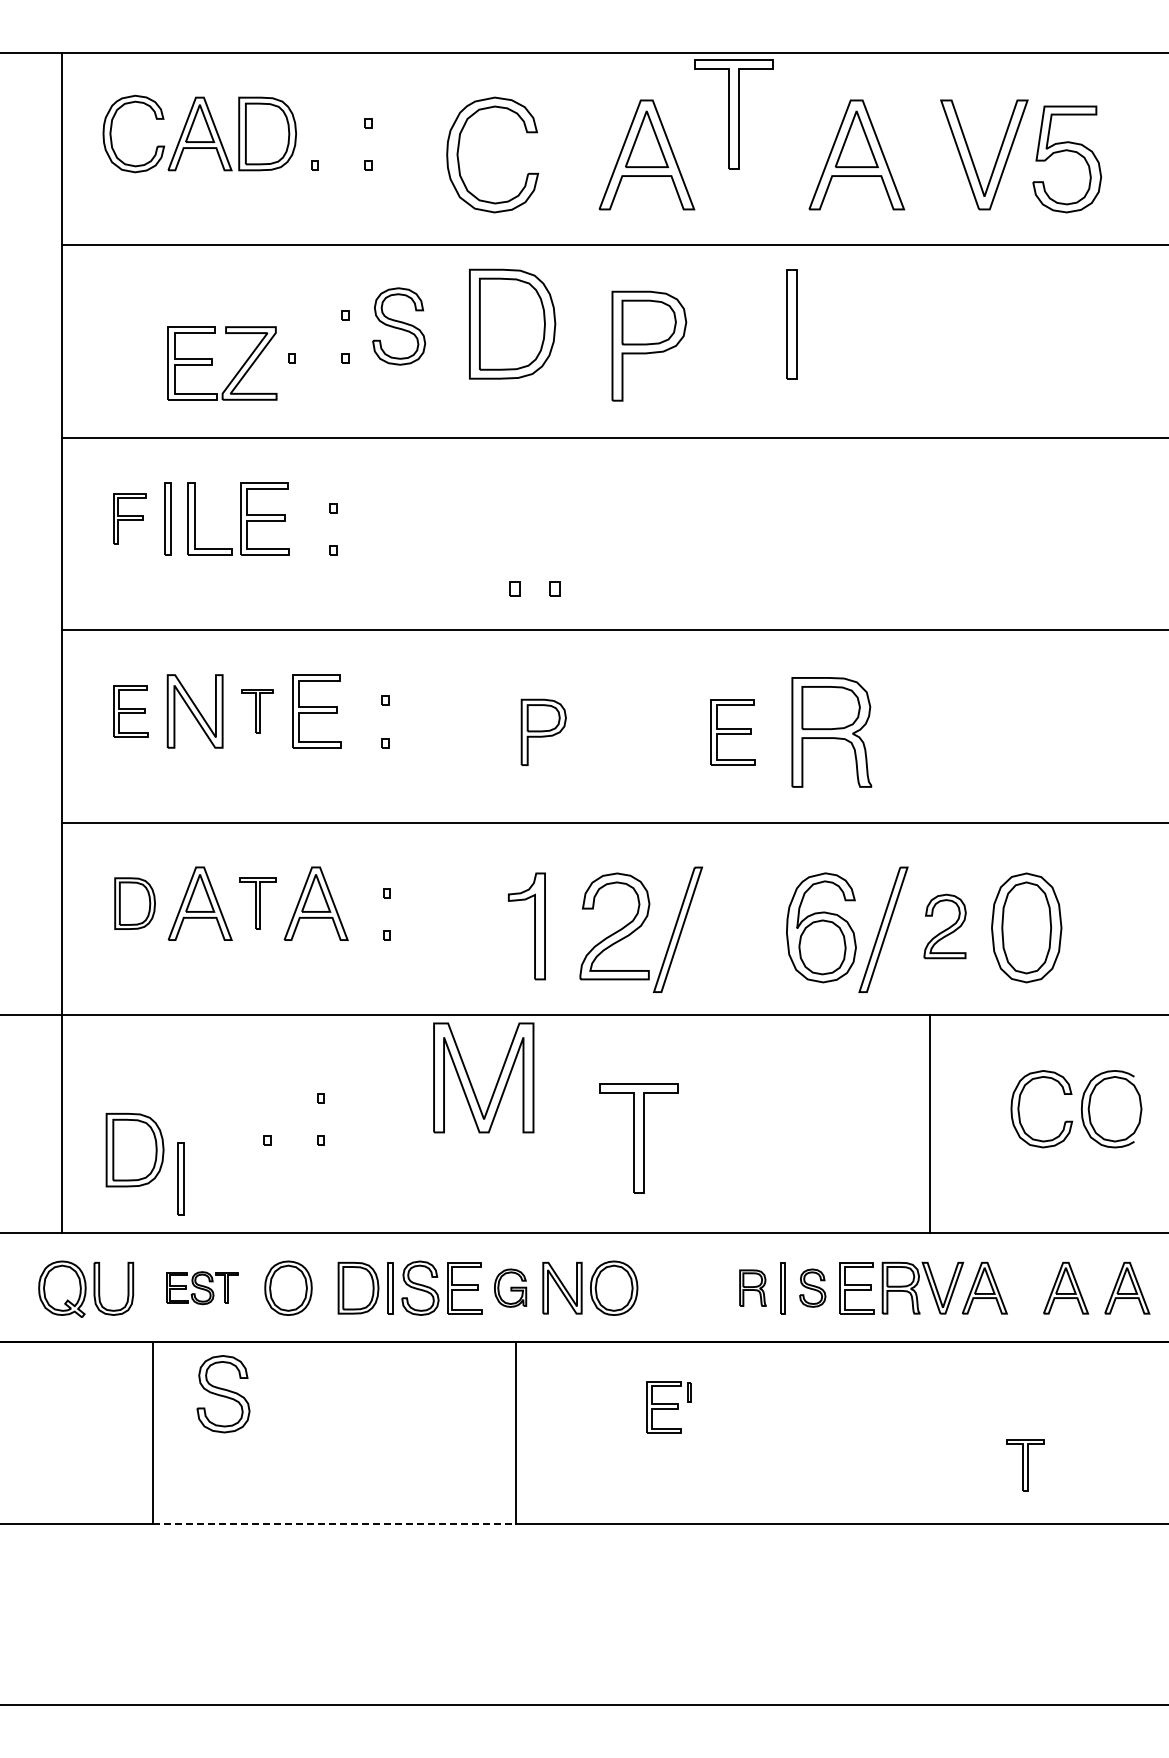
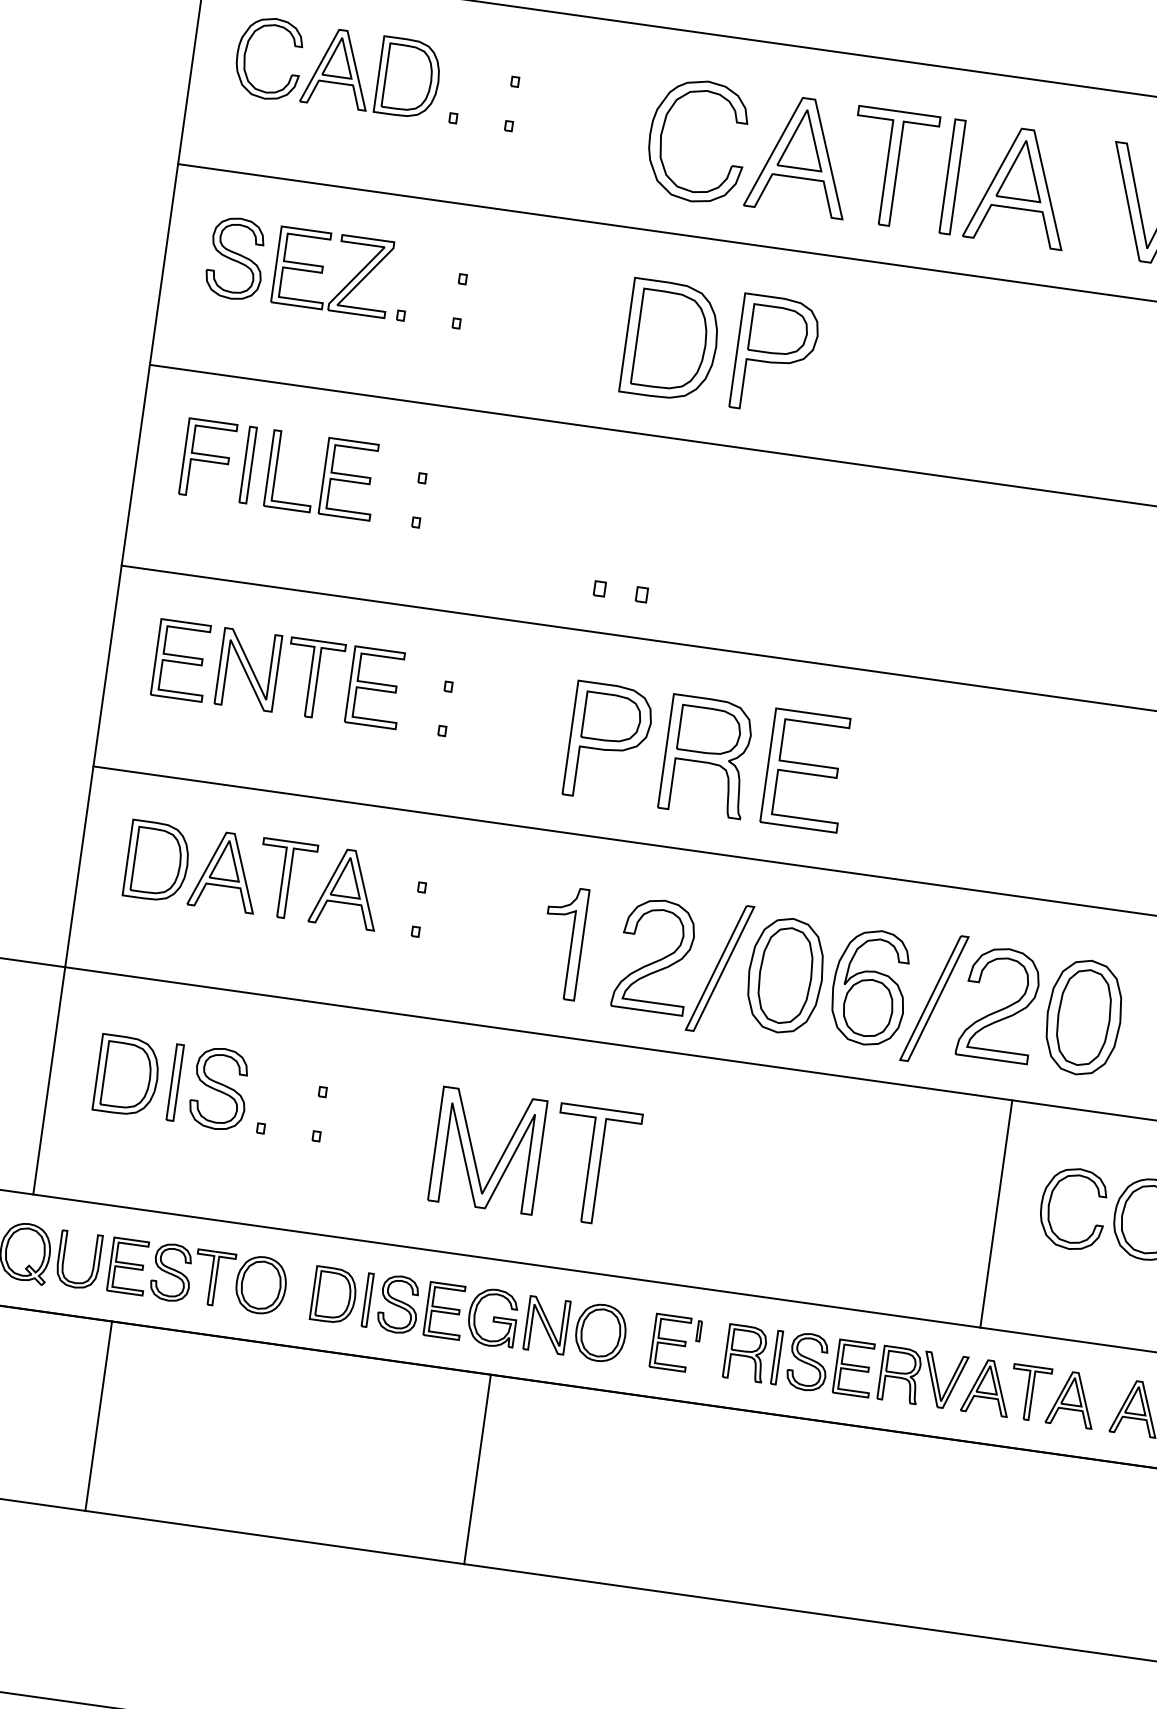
part: (733, 114) -> (891, 167), moved
part: (459, 148) -> (664, 129), moved
part: (512, 323) -> (671, 340), moved
part: (791, 324) -> (952, 176), moved
part: (399, 326) -> (236, 258), moved
part: (212, 363) -> (322, 270), moved
part: (129, 518) -> (208, 459), size x1.43
part: (130, 711) -> (180, 660), size x1.43
part: (257, 711) -> (313, 679), size x1.67
part: (543, 732) -> (608, 742), size x1.67
part: (732, 732) -> (805, 770), size x1.67
part: (831, 732) -> (706, 756), moved
part: (134, 903) -> (156, 861), size x1.43
part: (257, 903) -> (285, 879), size x1.43
part: (944, 926) -> (998, 1004), size x1.67
part: (740, 927) -> (785, 975), added
part: (471, 1082) -> (474, 1153), moved
line: (930, 1124) -> (996, 1214), moved
part: (638, 1138) -> (593, 1165), moved
part: (134, 1150) -> (126, 1076), moved
part: (180, 1178) -> (174, 1081), moved
part: (202, 1287) -> (171, 1271), size x1.67
part: (510, 1287) -> (492, 1316), size x1.43
part: (752, 1287) -> (745, 1352), size x1.43
part: (812, 1287) -> (807, 1361), size x1.43
part: (223, 1394) -> (219, 1089), moved
part: (668, 1407) -> (675, 1343), moved
part: (1025, 1465) -> (1029, 1393), moved
line: (334, 1523) -> (274, 1537), dashed -> solid

